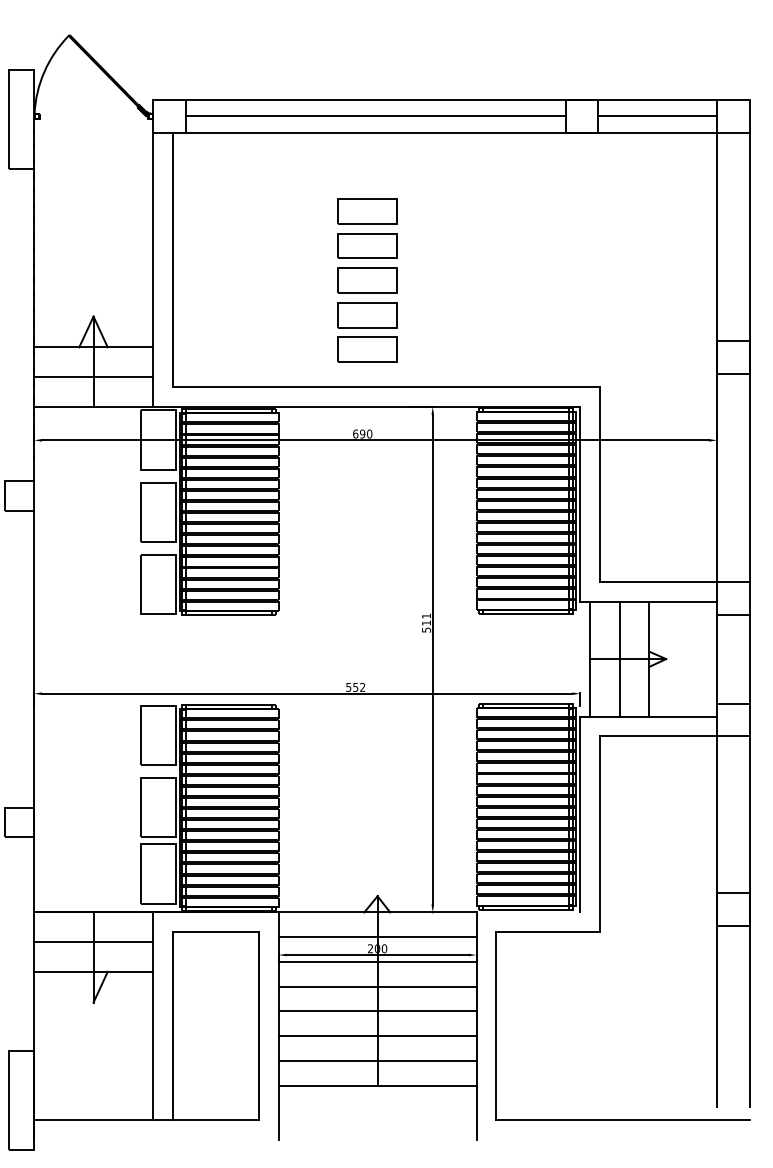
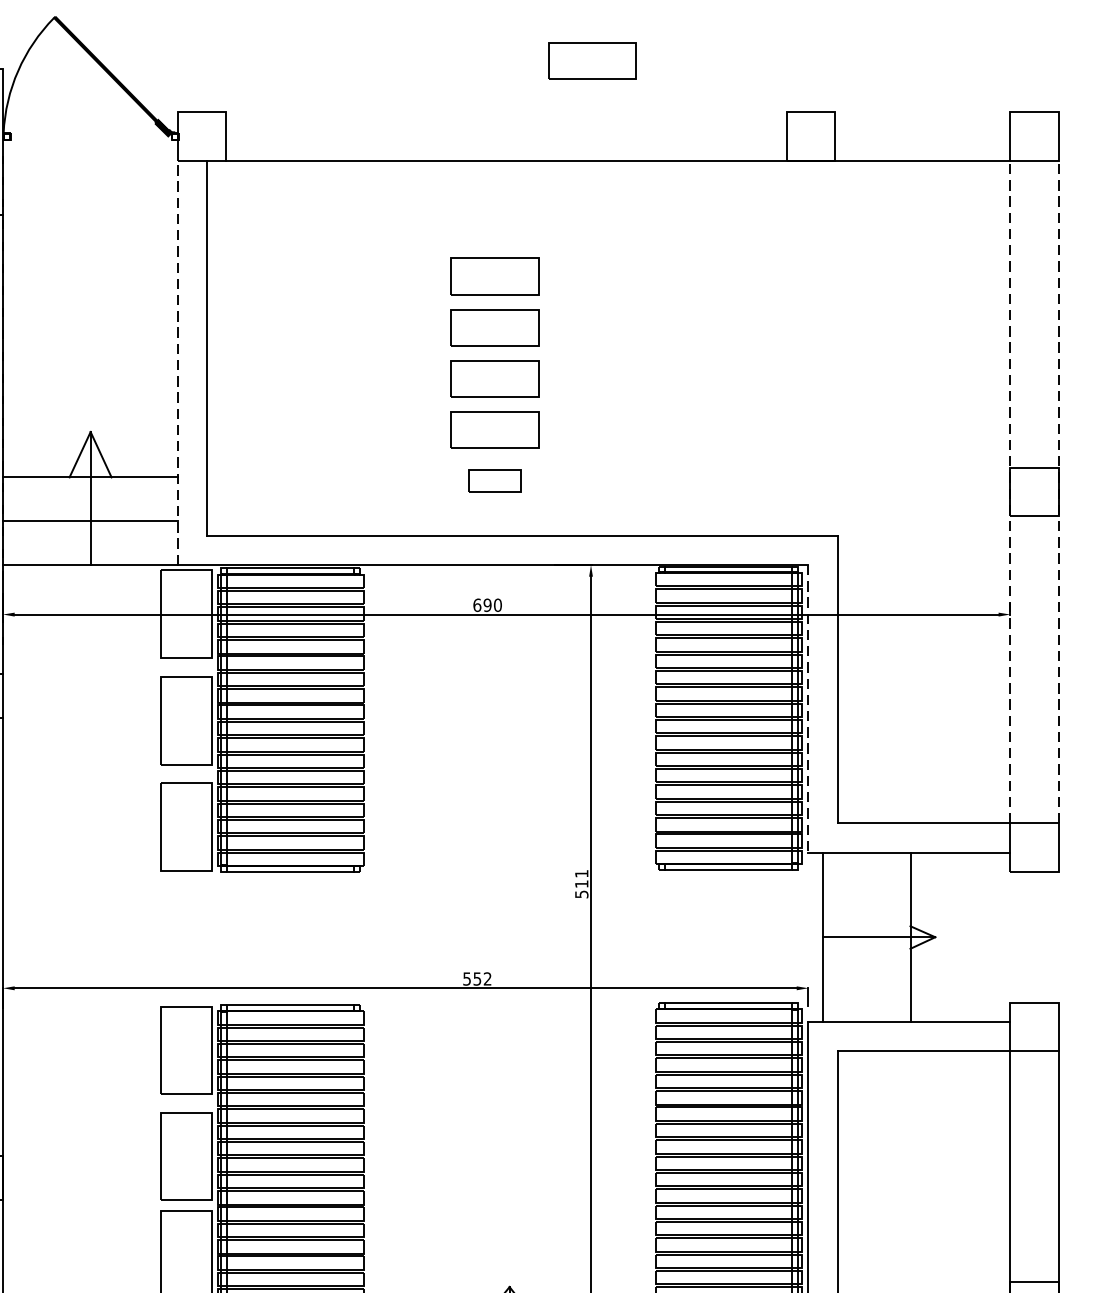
part: (433, 64) -> (592, 60), added
line: (451, 99) -> (618, 111), removed
line: (375, 116) -> (506, 136), removed
line: (657, 116) -> (922, 136), removed
line: (152, 269) -> (177, 362), solid -> dashed
part: (367, 349) -> (494, 480), size x0.6
line: (717, 357) -> (1011, 492), solid -> dashed
line: (749, 357) -> (1058, 492), solid -> dashed
line: (580, 504) -> (808, 709), solid -> dashed
line: (619, 658) -> (866, 936), removed
line: (717, 658) -> (1011, 936), removed
line: (749, 658) -> (1058, 936), removed

